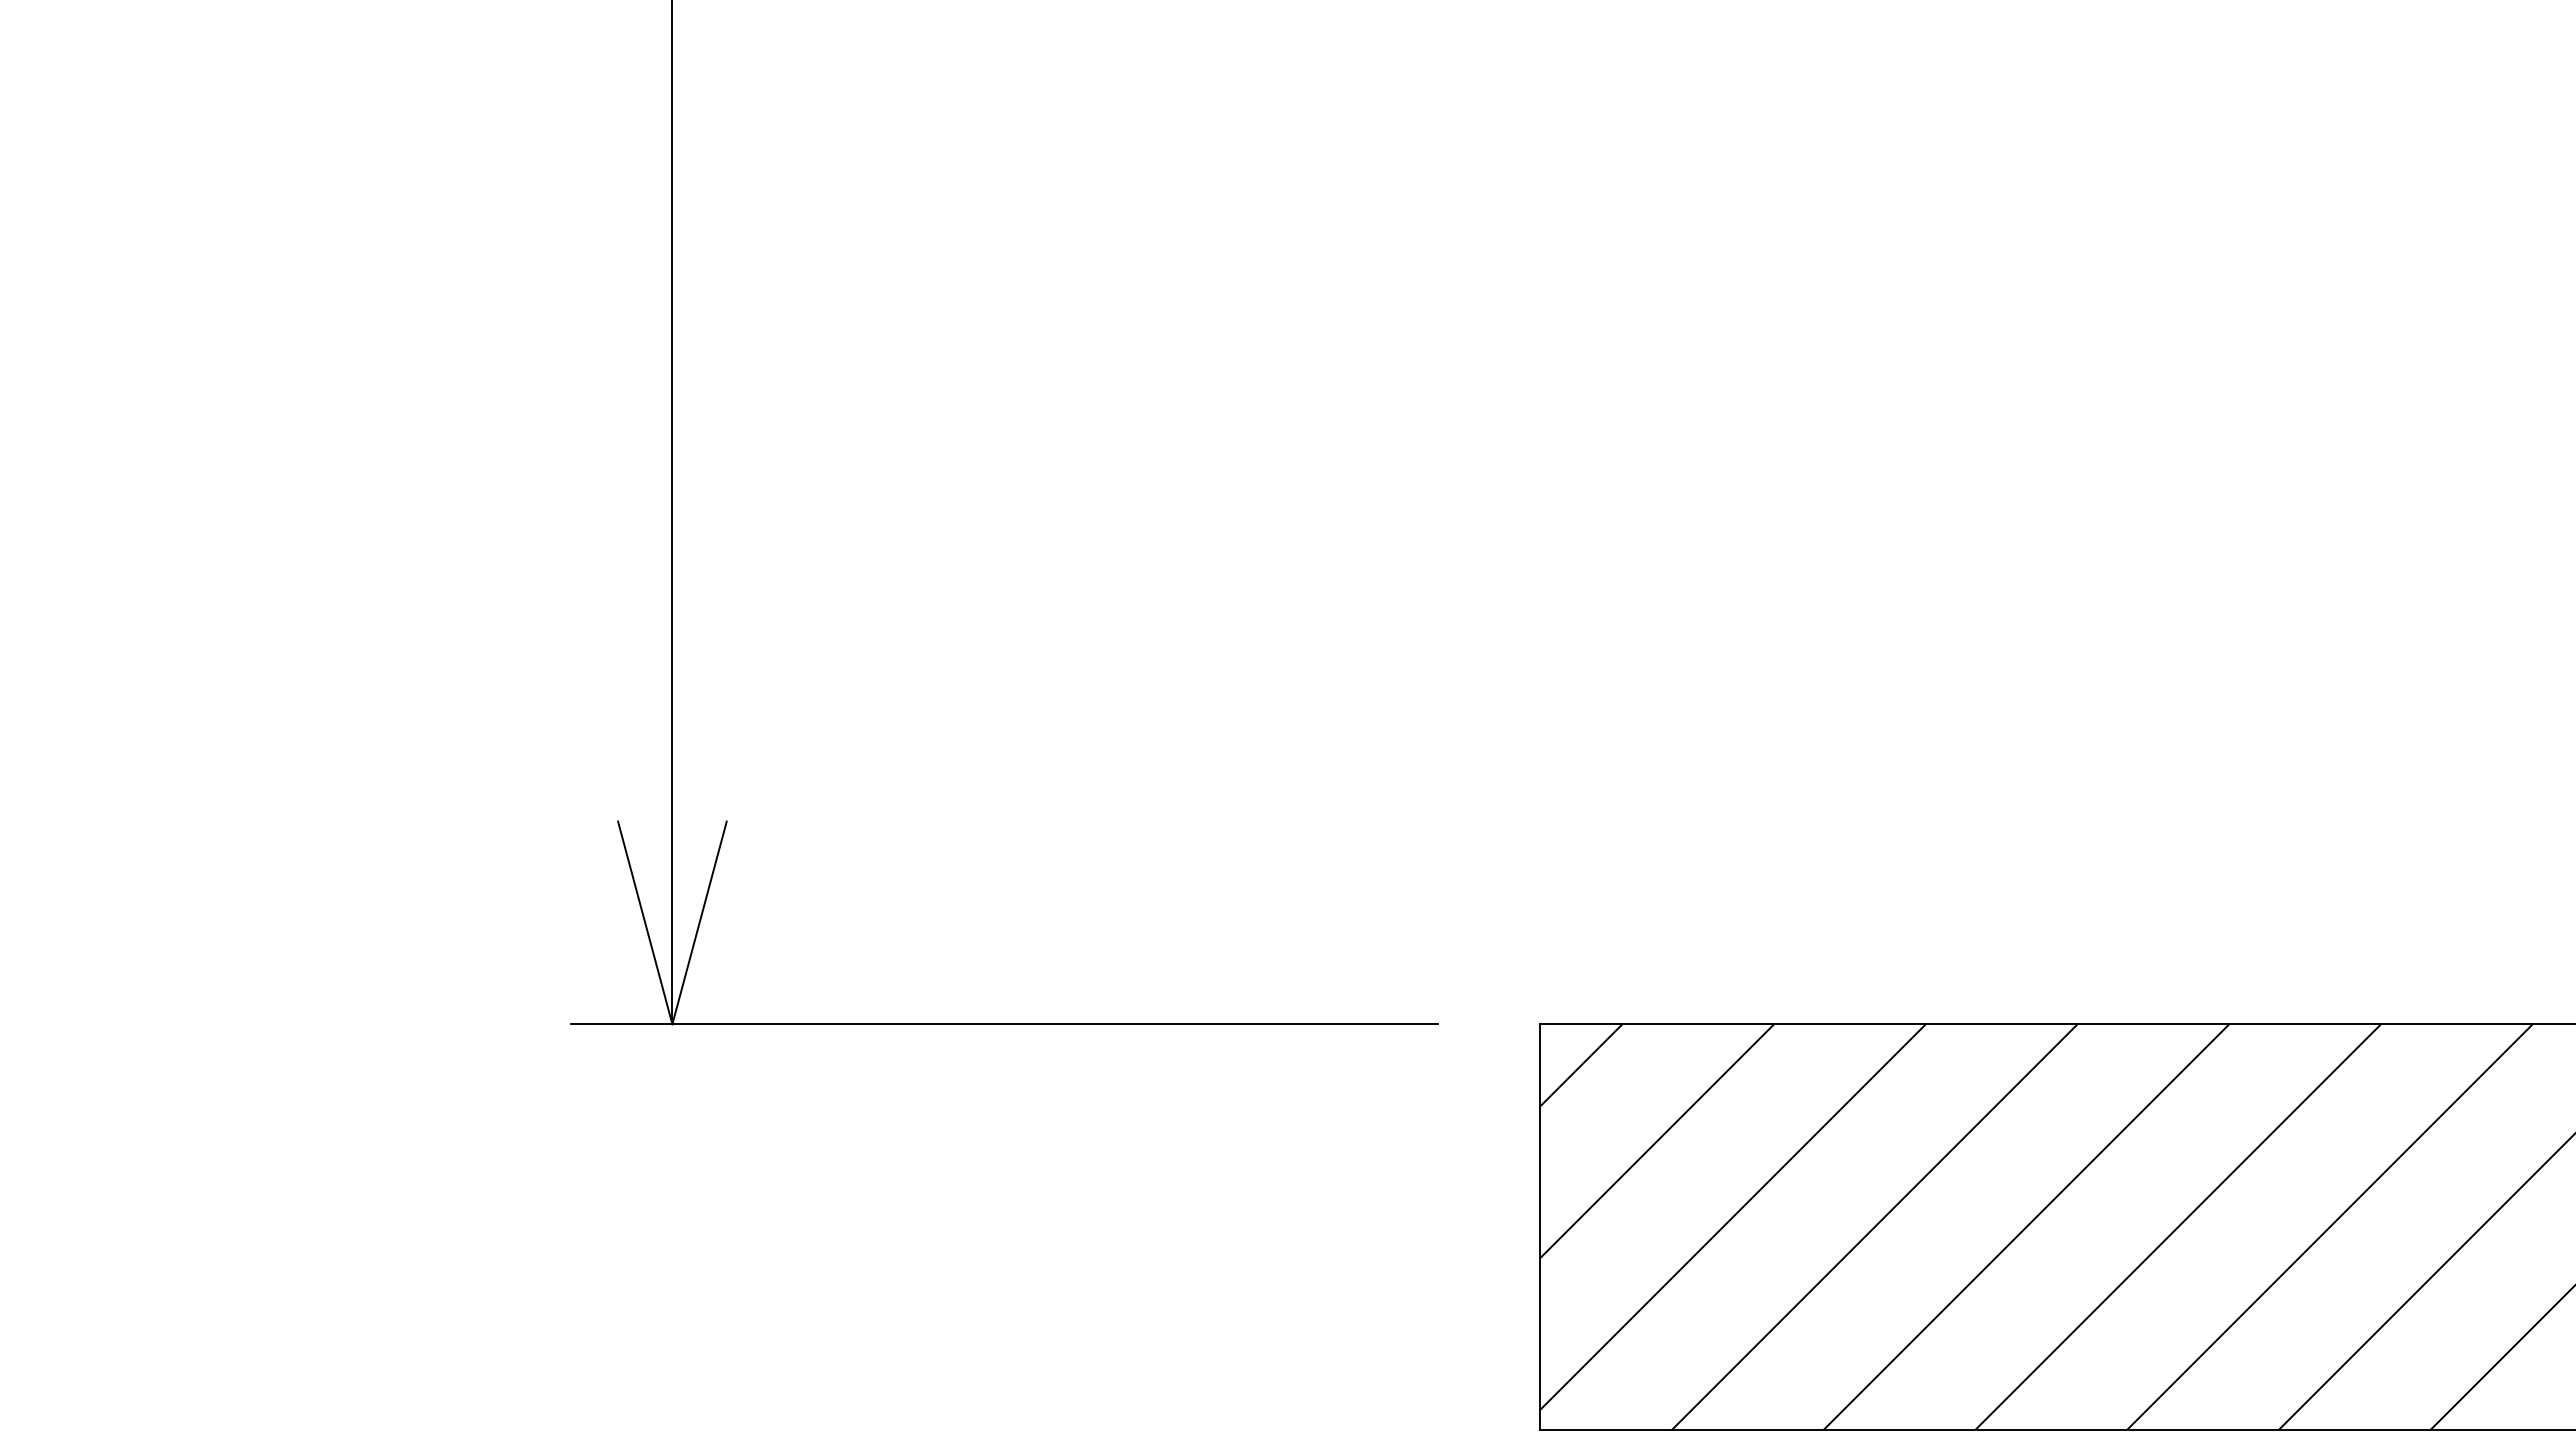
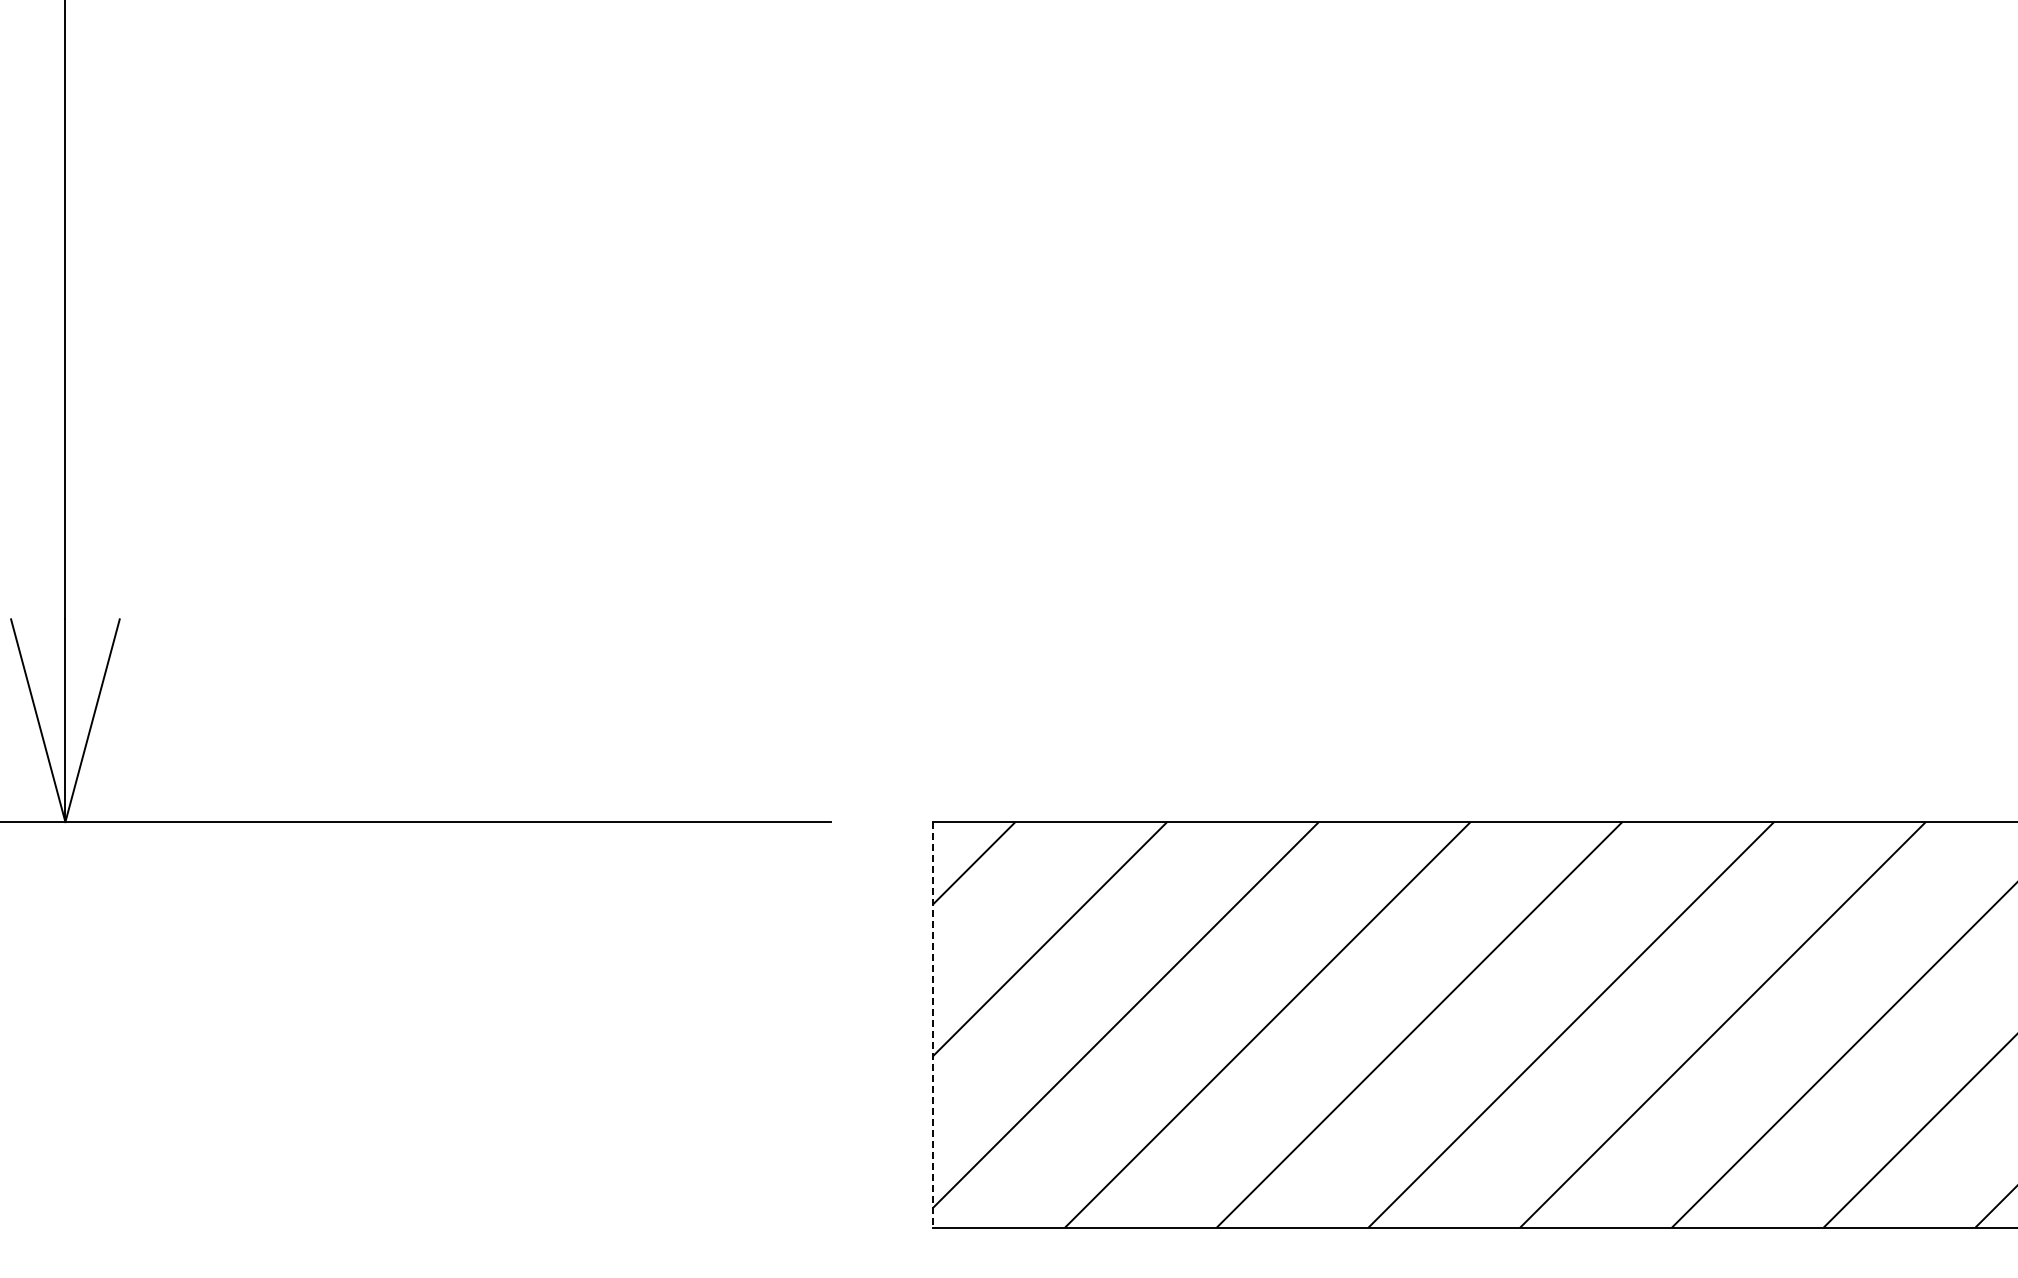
line: (1539, 1227) -> (932, 1025), solid -> dashed

